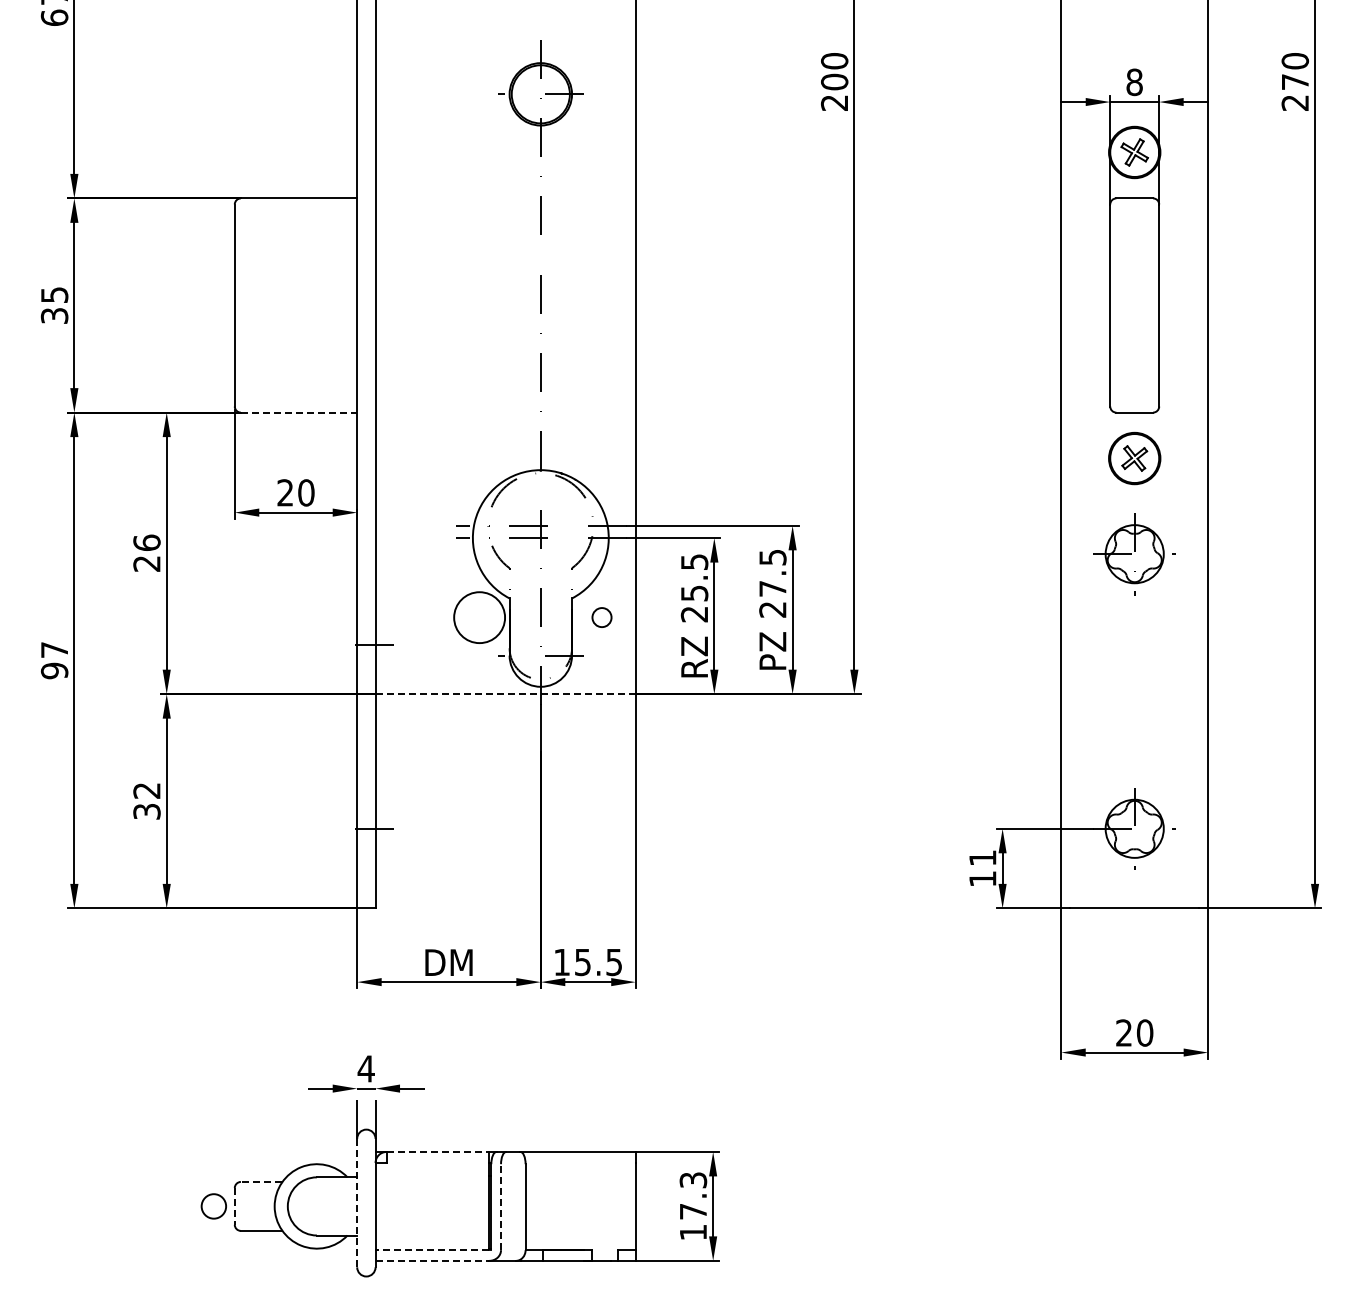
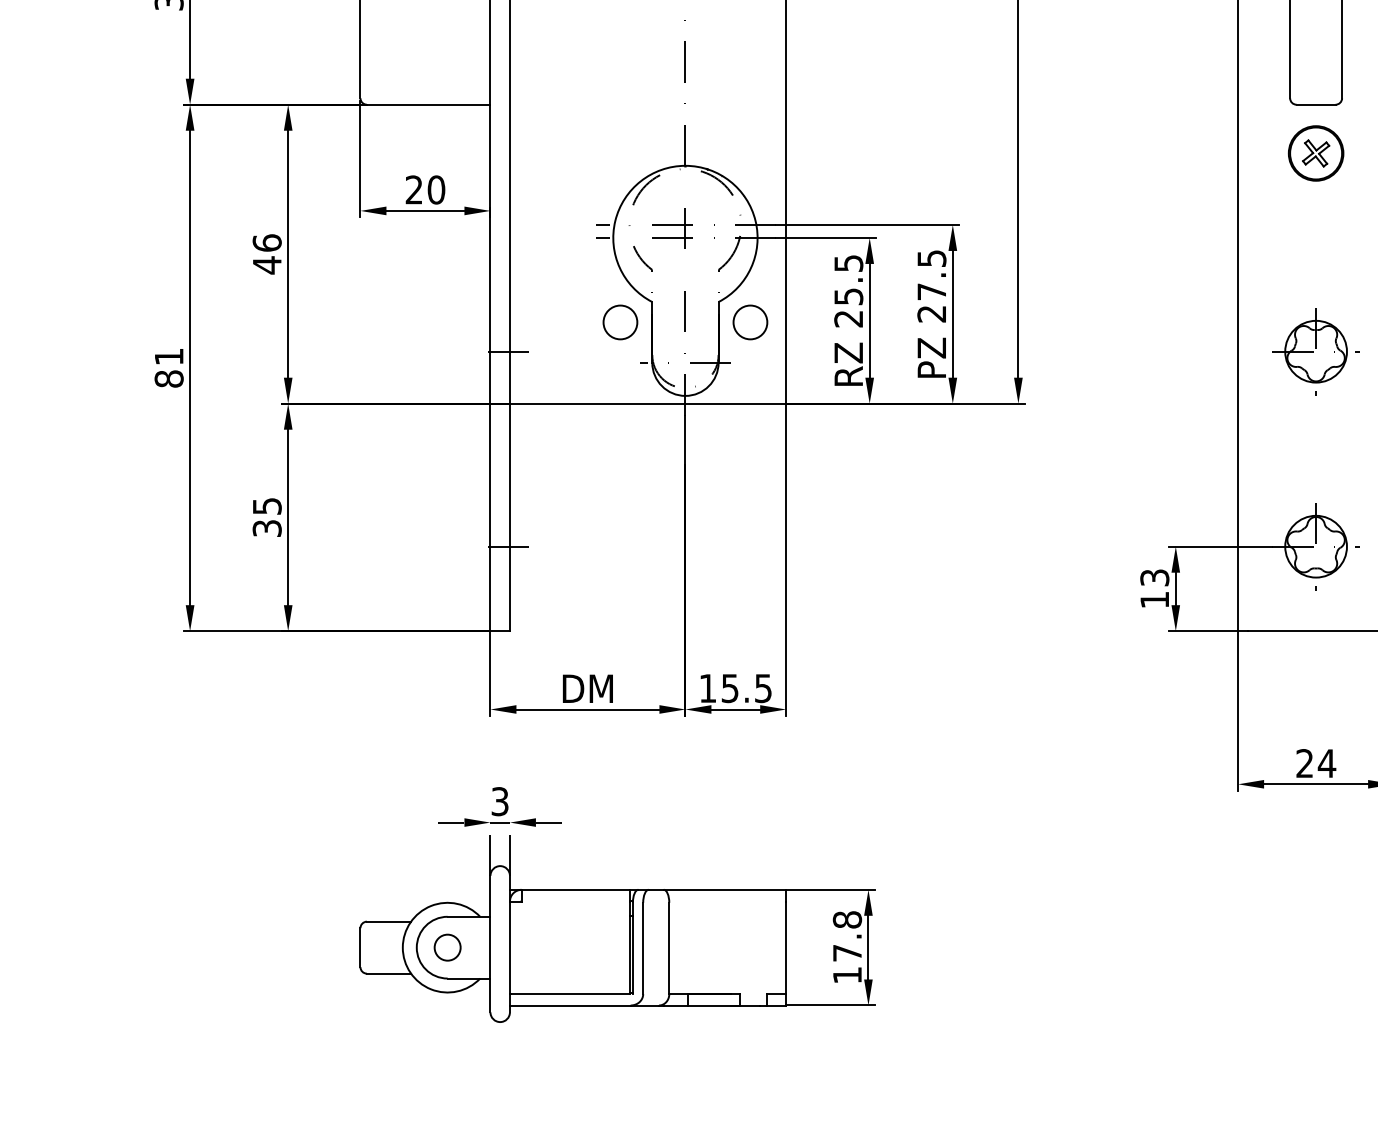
line: (299, 412) -> (429, 104), dashed -> solid
part: (1134, 554) -> (1315, 352), moved
text: (146, 563) -> (266, 264), 26 -> 46
circle: (479, 617) -> (620, 322), size x0.62
circle: (601, 617) -> (749, 322), size x1.67
text: (54, 660) -> (169, 367), 97 -> 81
line: (505, 694) -> (647, 404), dashed -> solid
text: (146, 790) -> (266, 506), 32 -> 35
text: (982, 858) -> (1154, 578), 11 -> 13
text: (1144, 1032) -> (1326, 762), 20 -> 24
text: (365, 1068) -> (499, 801), 4 -> 3
line: (438, 1151) -> (576, 889), dashed -> solid
text: (693, 1180) -> (847, 920), 17.3 -> 17.8
line: (261, 1181) -> (388, 921), dashed -> solid
line: (357, 1203) -> (490, 944), dashed -> solid
circle: (213, 1206) -> (447, 947), moved
line: (234, 1206) -> (360, 947), dashed -> solid
line: (501, 1207) -> (643, 948), dashed -> solid
line: (432, 1250) -> (570, 994), dashed -> solid
line: (432, 1260) -> (570, 1005), dashed -> solid

